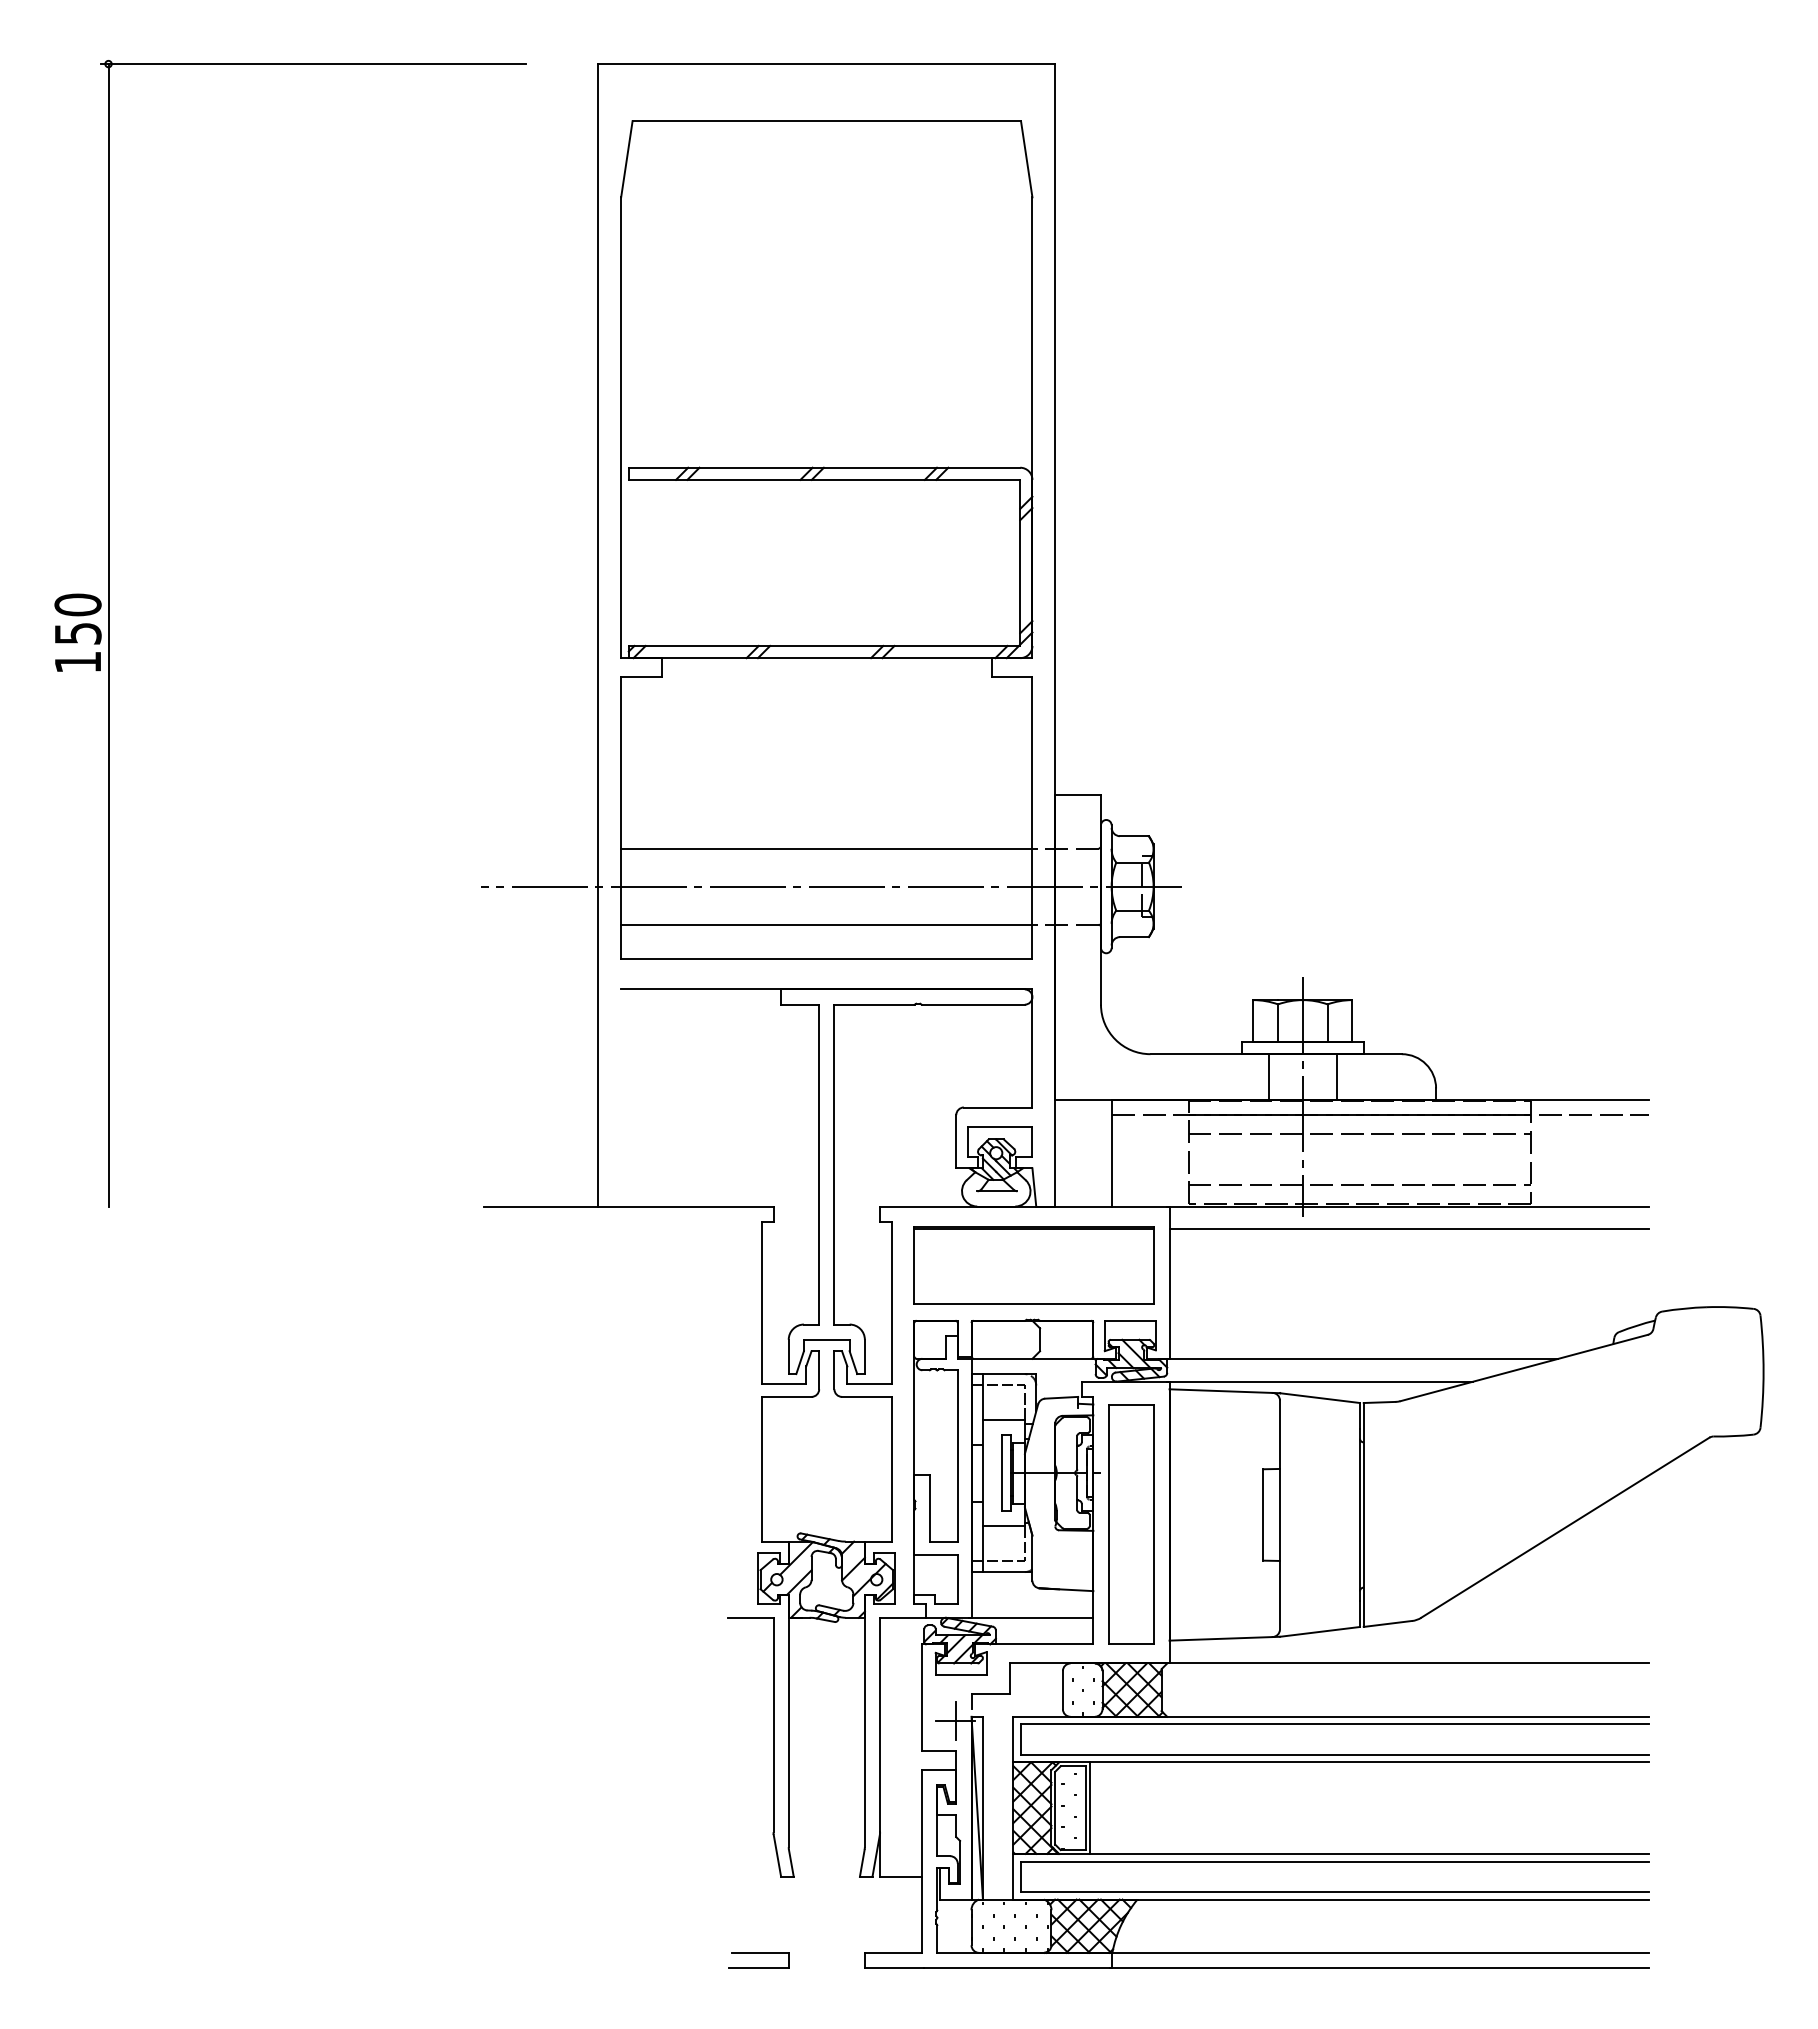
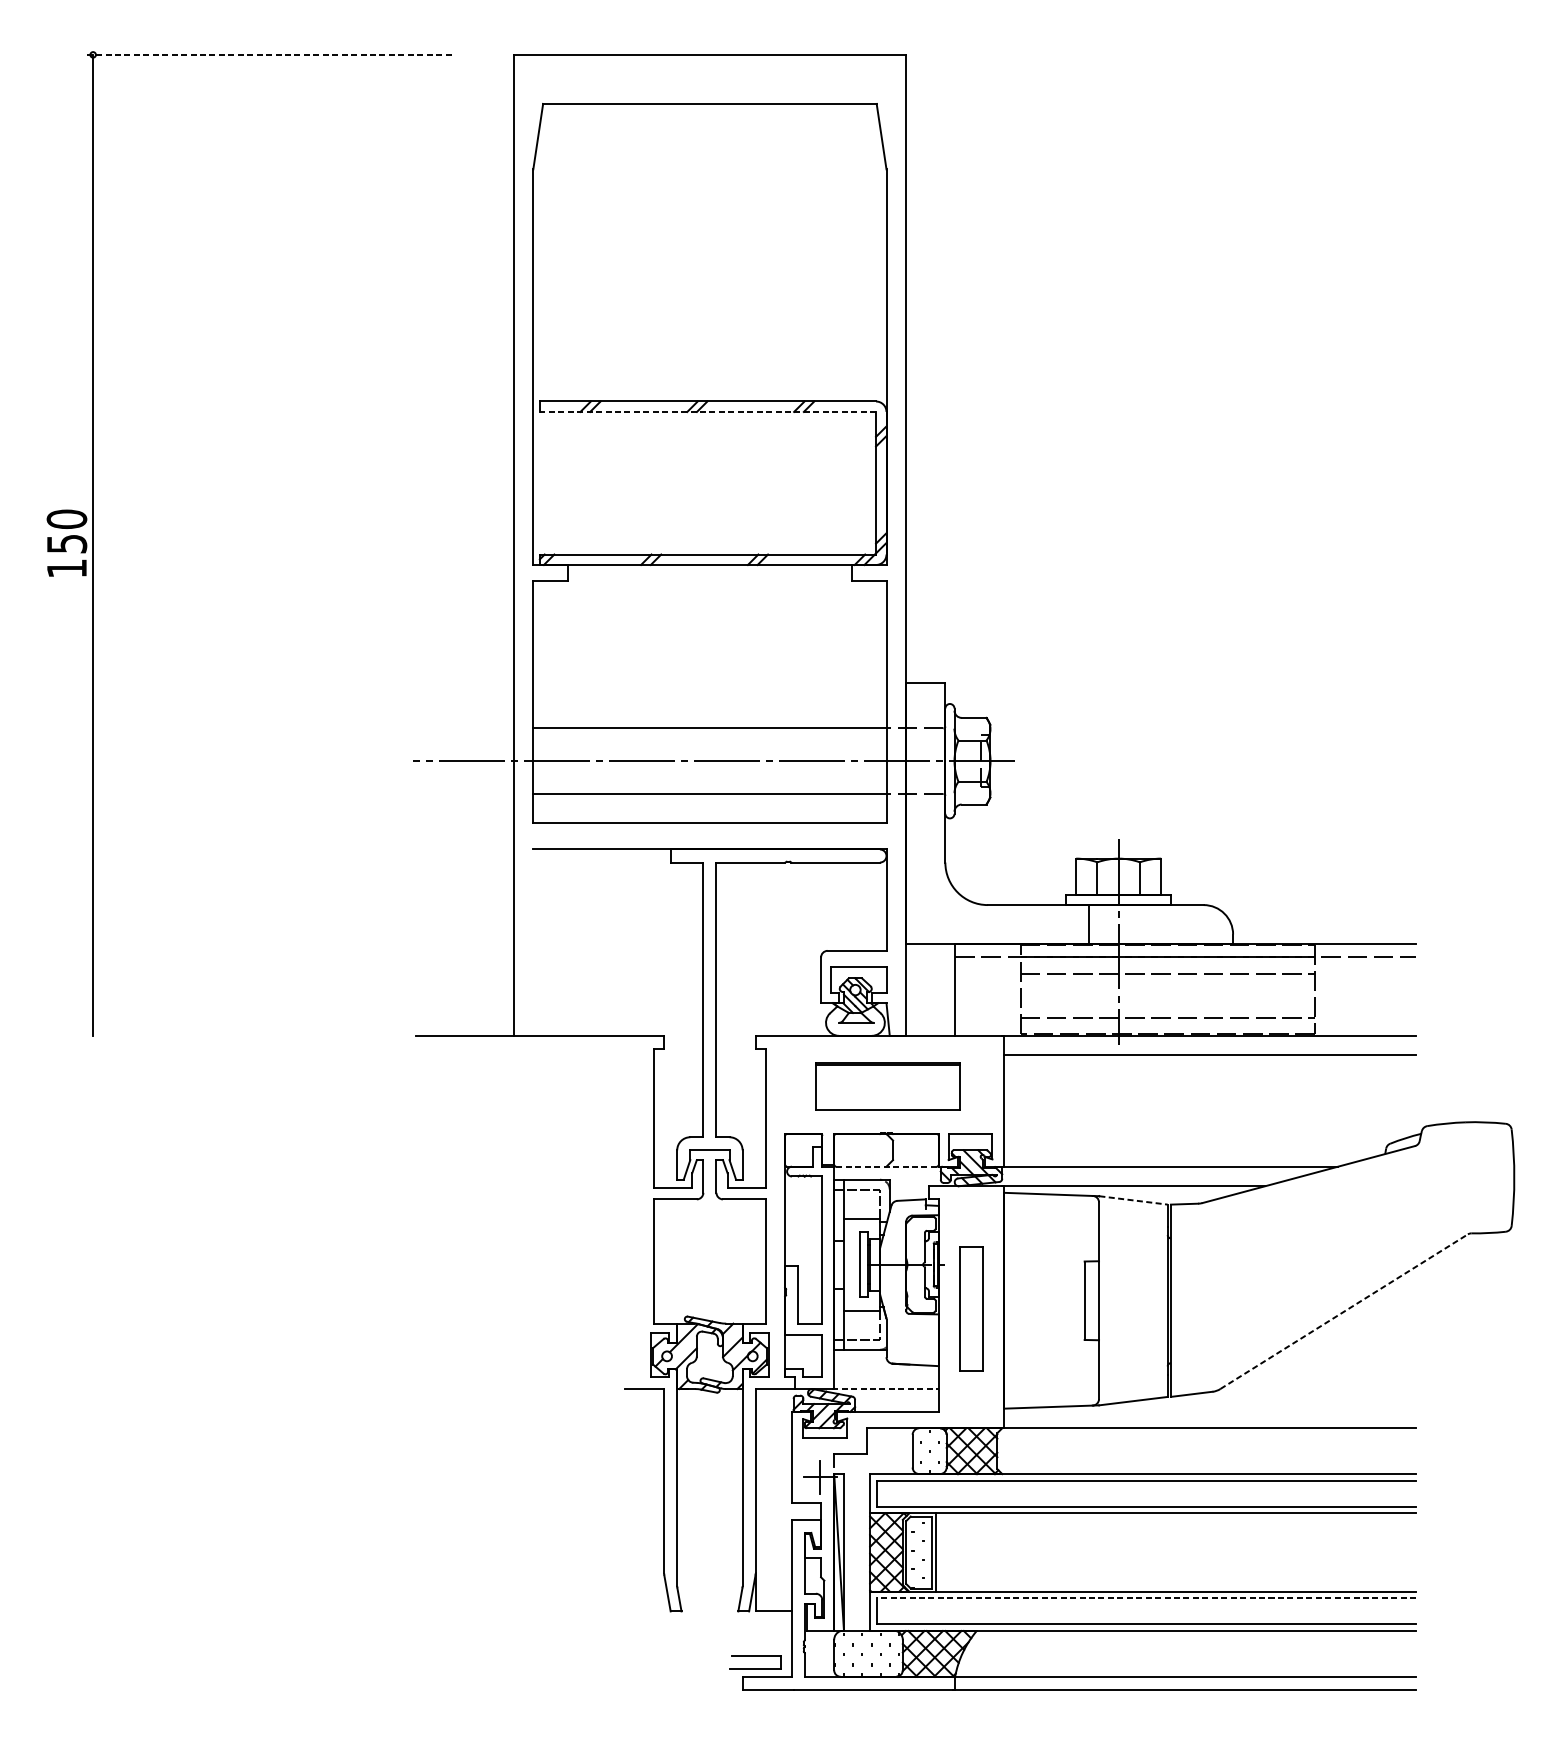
line: (313, 64) -> (269, 55), solid -> dashed
line: (824, 479) -> (707, 411), solid -> dashed
line: (1337, 1076) -> (1148, 924), removed
part: (1033, 1265) -> (887, 1086), size x0.7
line: (1032, 1358) -> (886, 1166), solid -> dashed
line: (1320, 1398) -> (1133, 1200), solid -> dashed
part: (1131, 1524) -> (971, 1308), size x0.6
line: (1565, 1527) -> (1344, 1311), solid -> dashed
line: (1031, 1617) -> (885, 1388), solid -> dashed
line: (1334, 1861) -> (1145, 1598), solid -> dashed
part: (758, 1953) -> (755, 1656), moved

